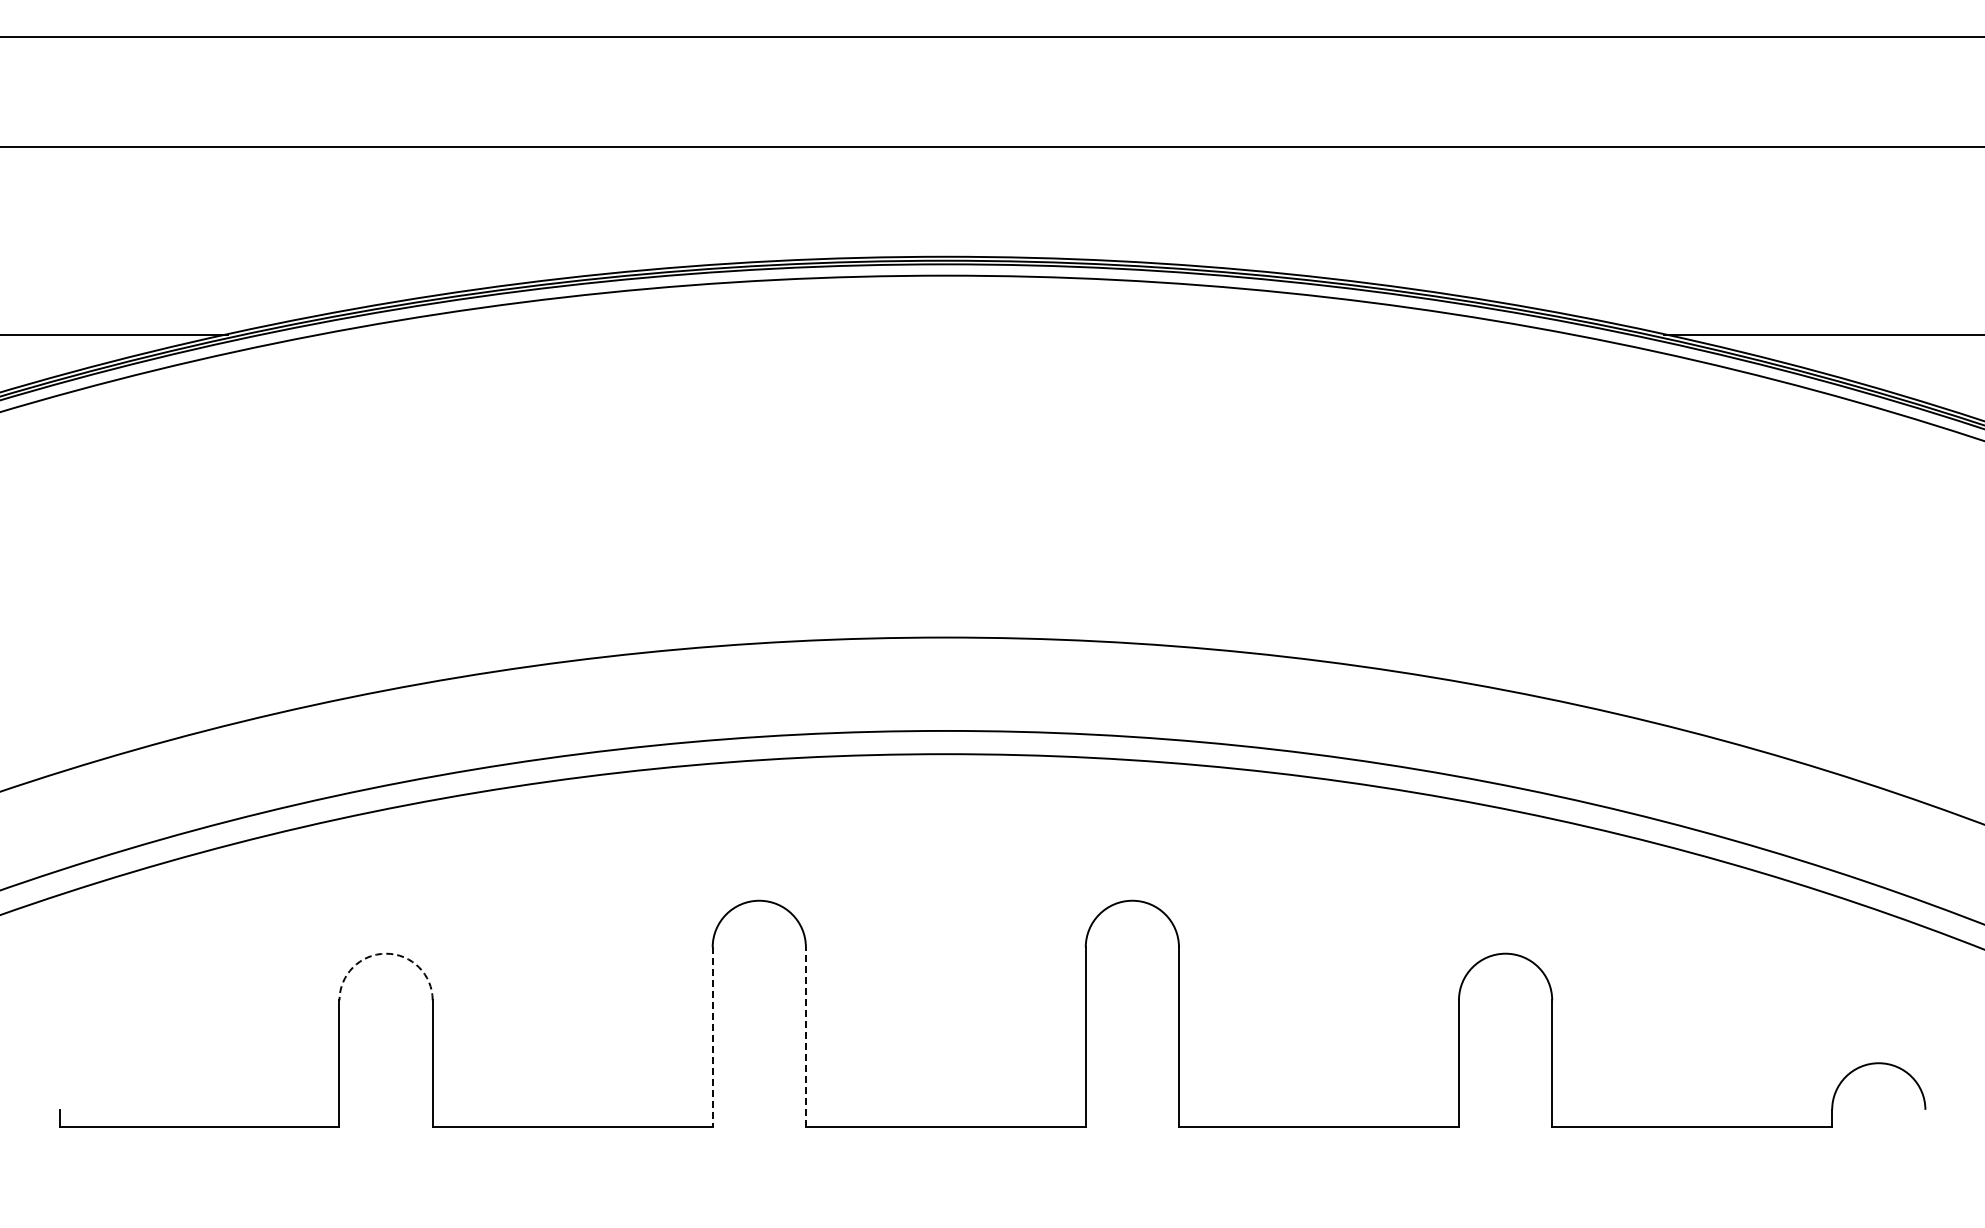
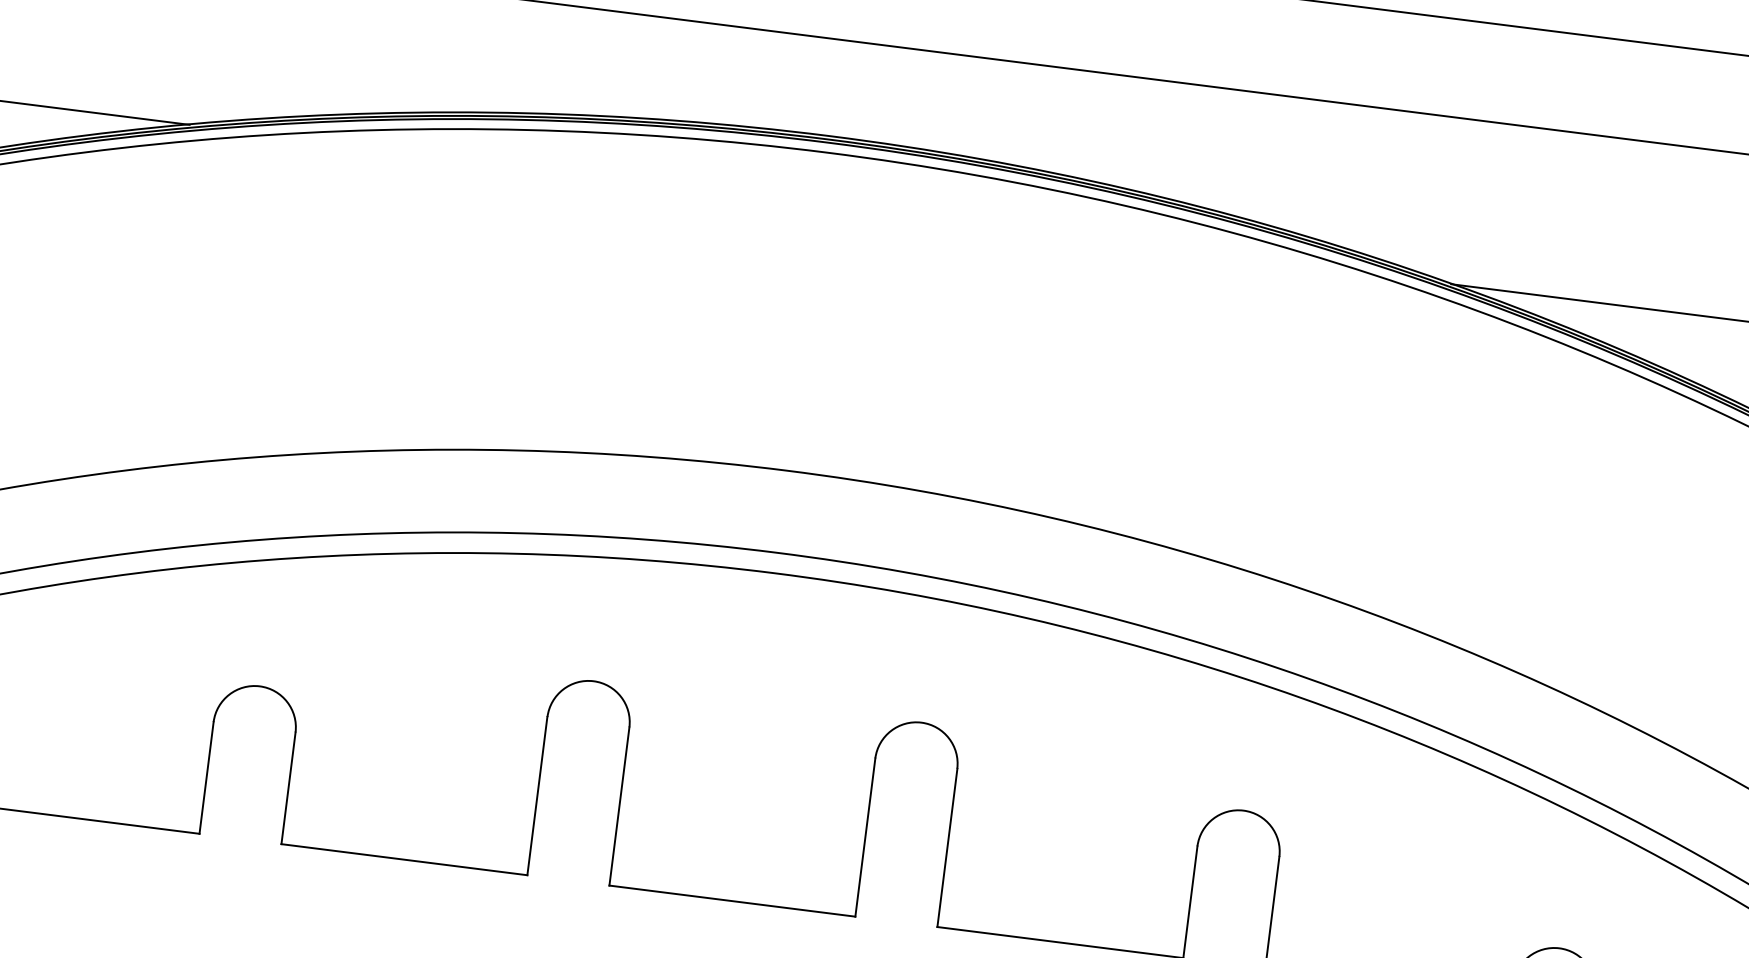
arc: (386, 953) -> (260, 686), dashed -> solid
line: (805, 1036) -> (619, 805), dashed -> solid
line: (712, 1037) -> (537, 796), dashed -> solid

